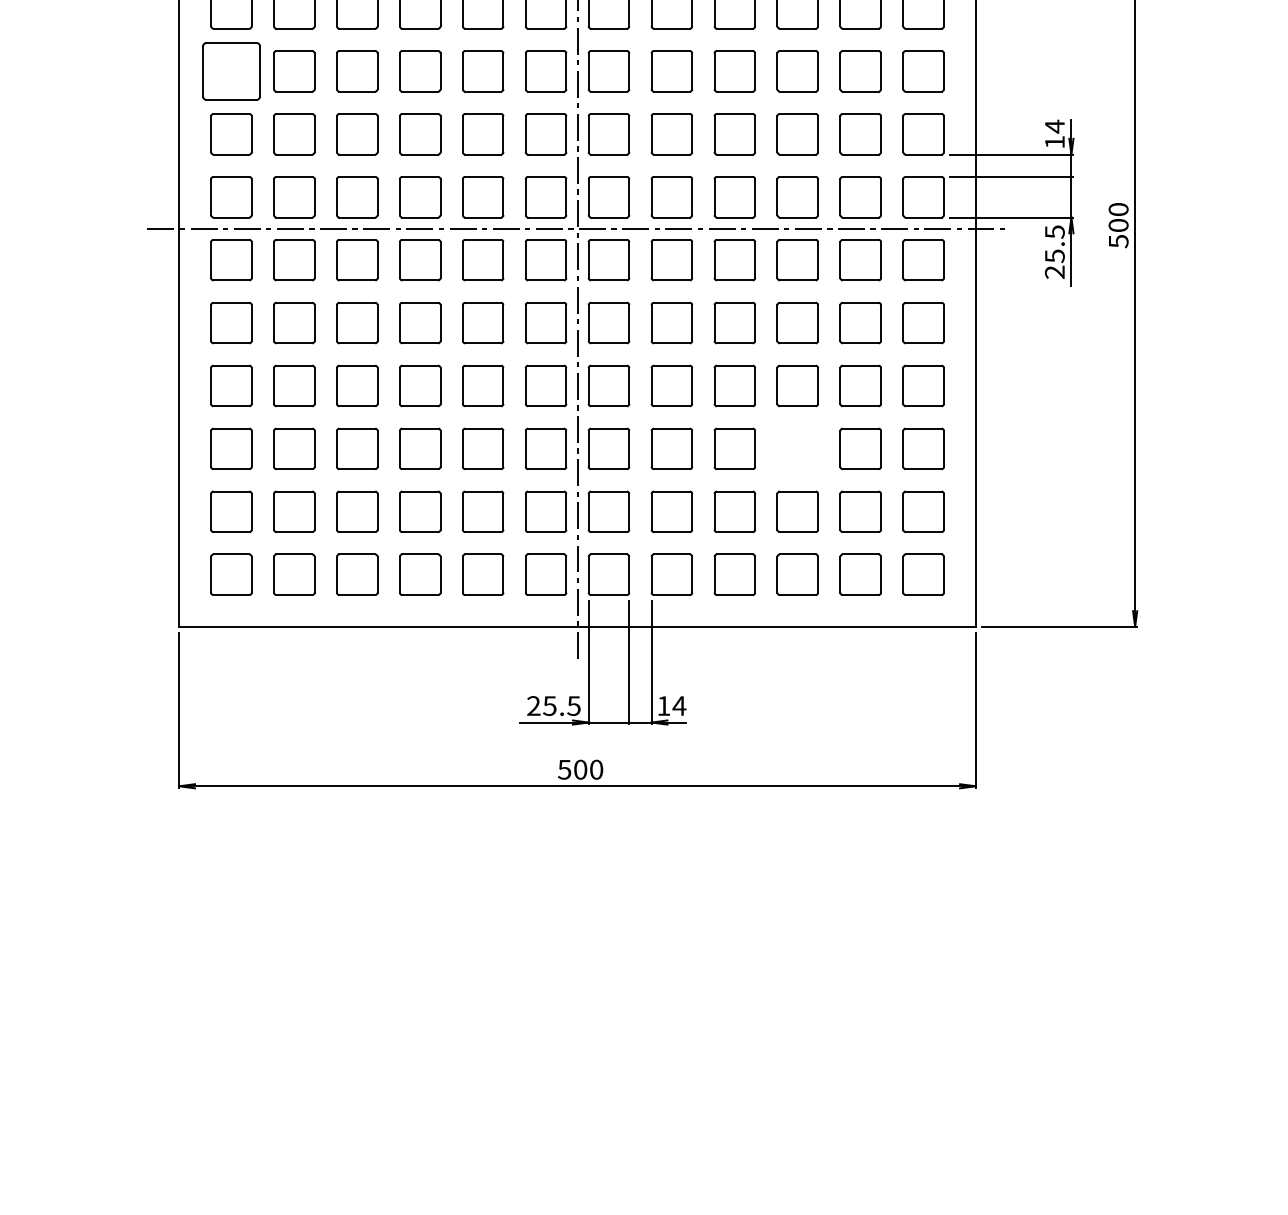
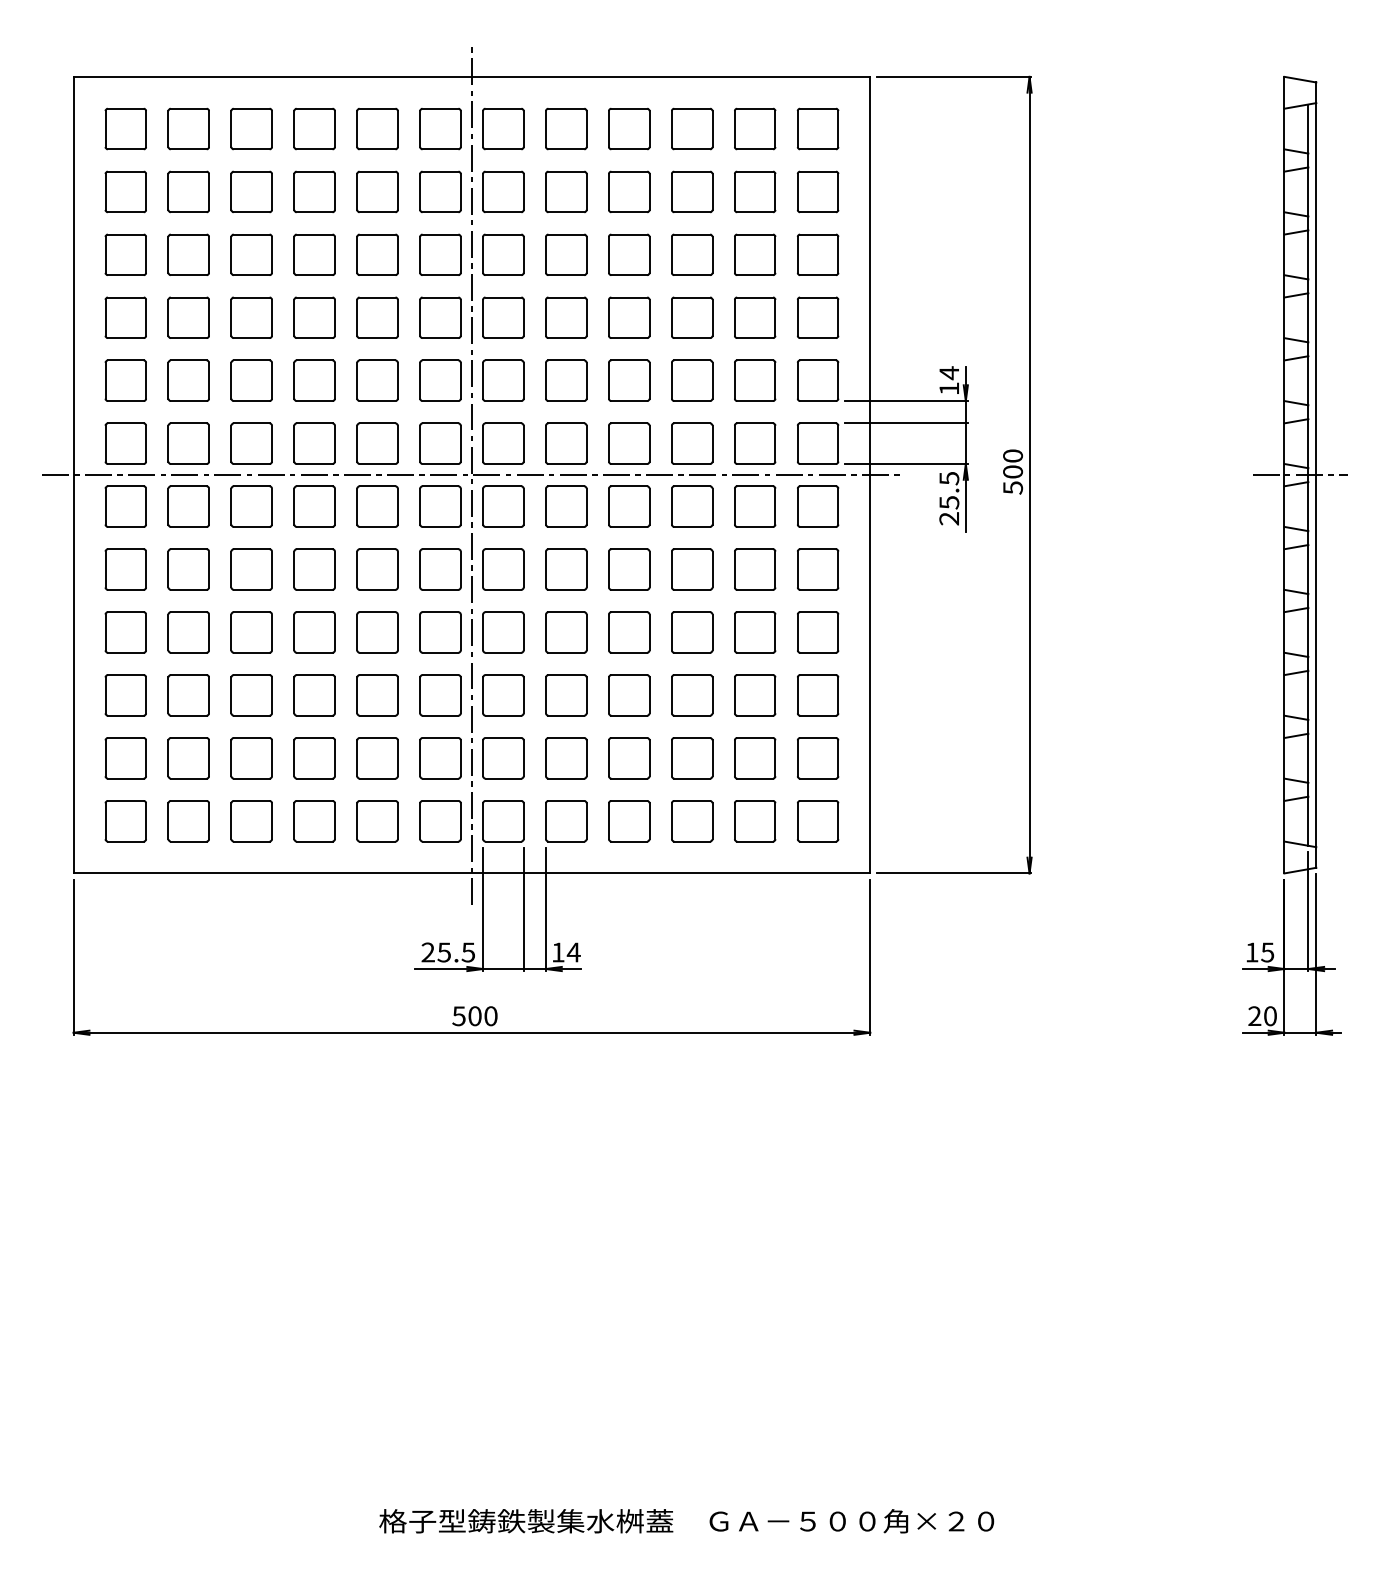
part: (231, 71) -> (125, 317), size x0.71
part: (798, 449) -> (692, 695), added

